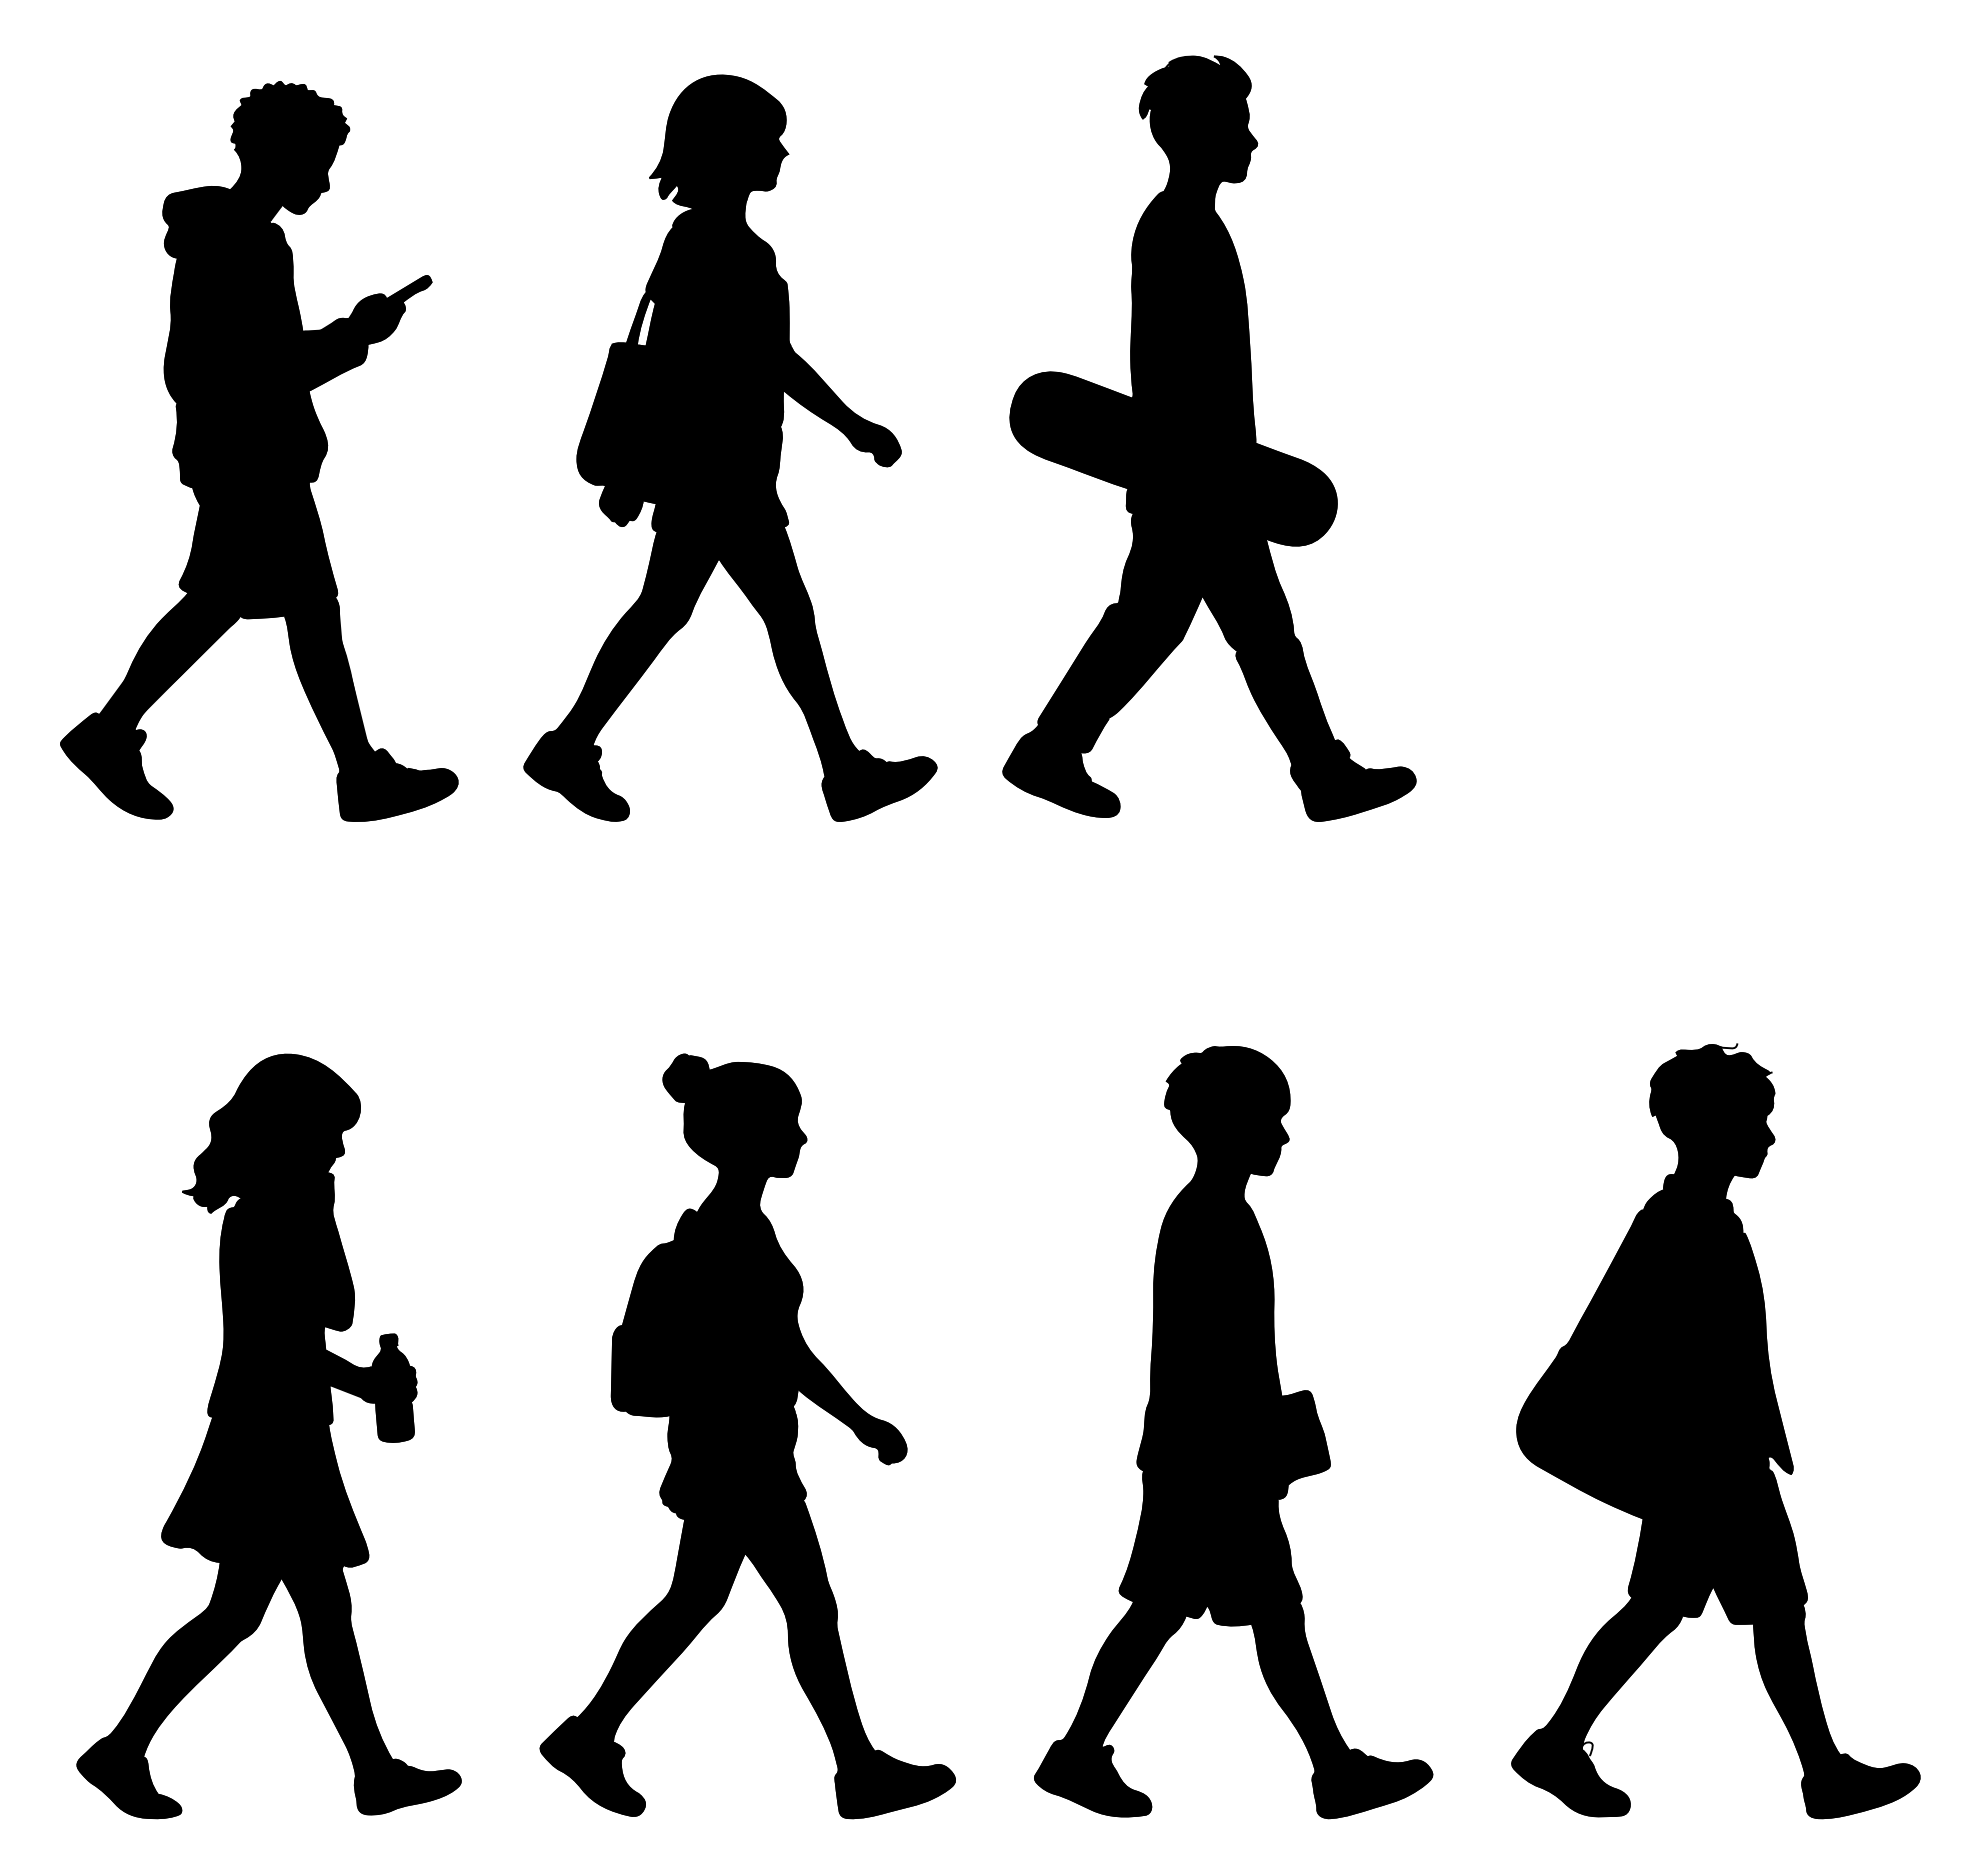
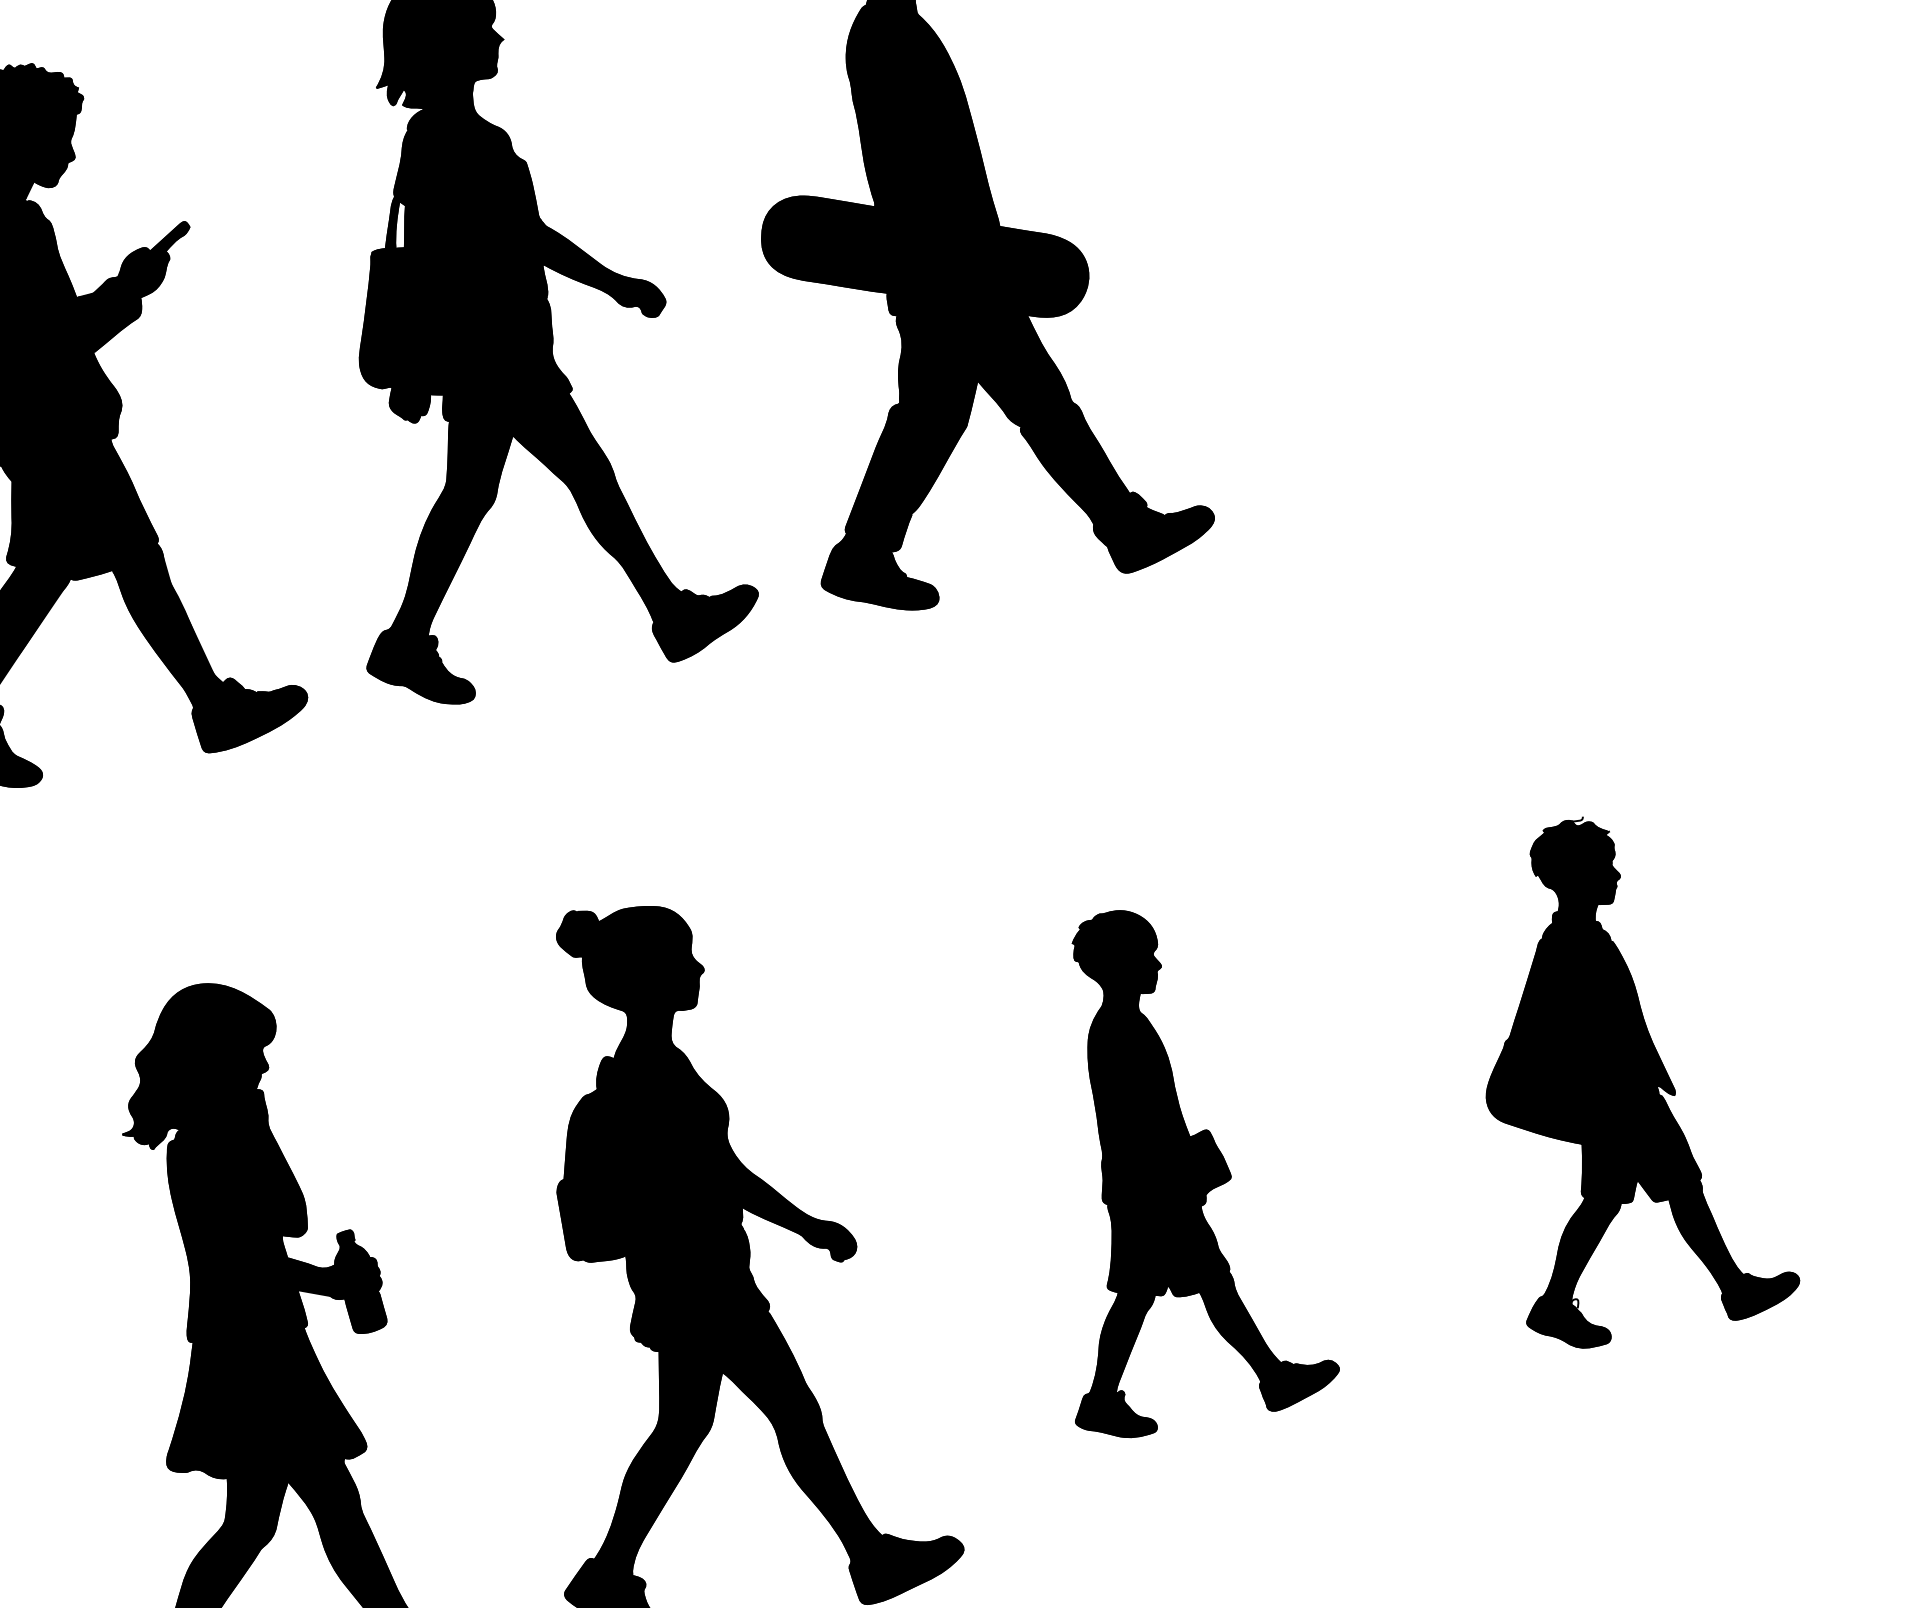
part: (1715, 1431) -> (1618, 1076), size x0.7
part: (1233, 1432) -> (1162, 1167), size x0.7

